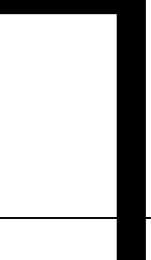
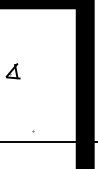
hatch: (30, 150) -> (19, 97), added

